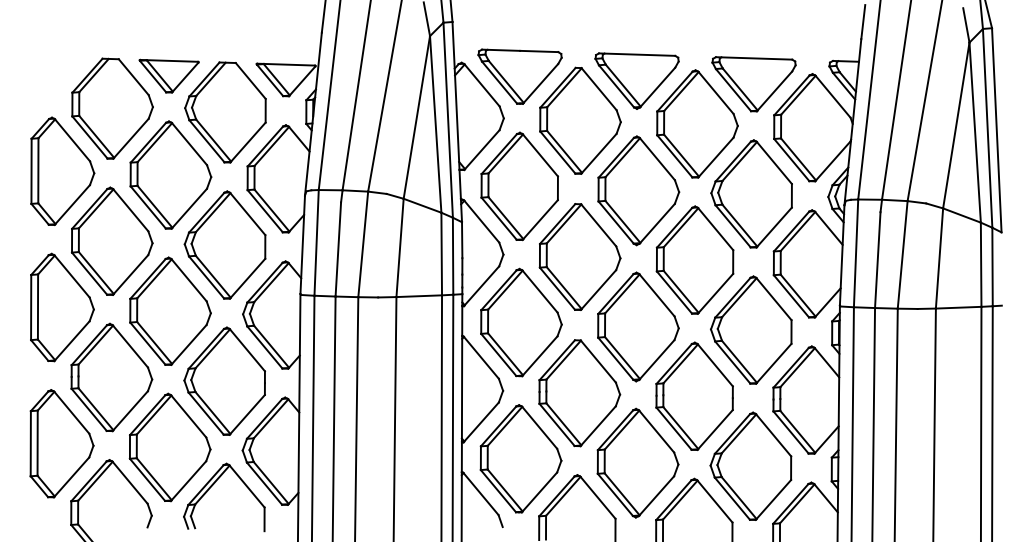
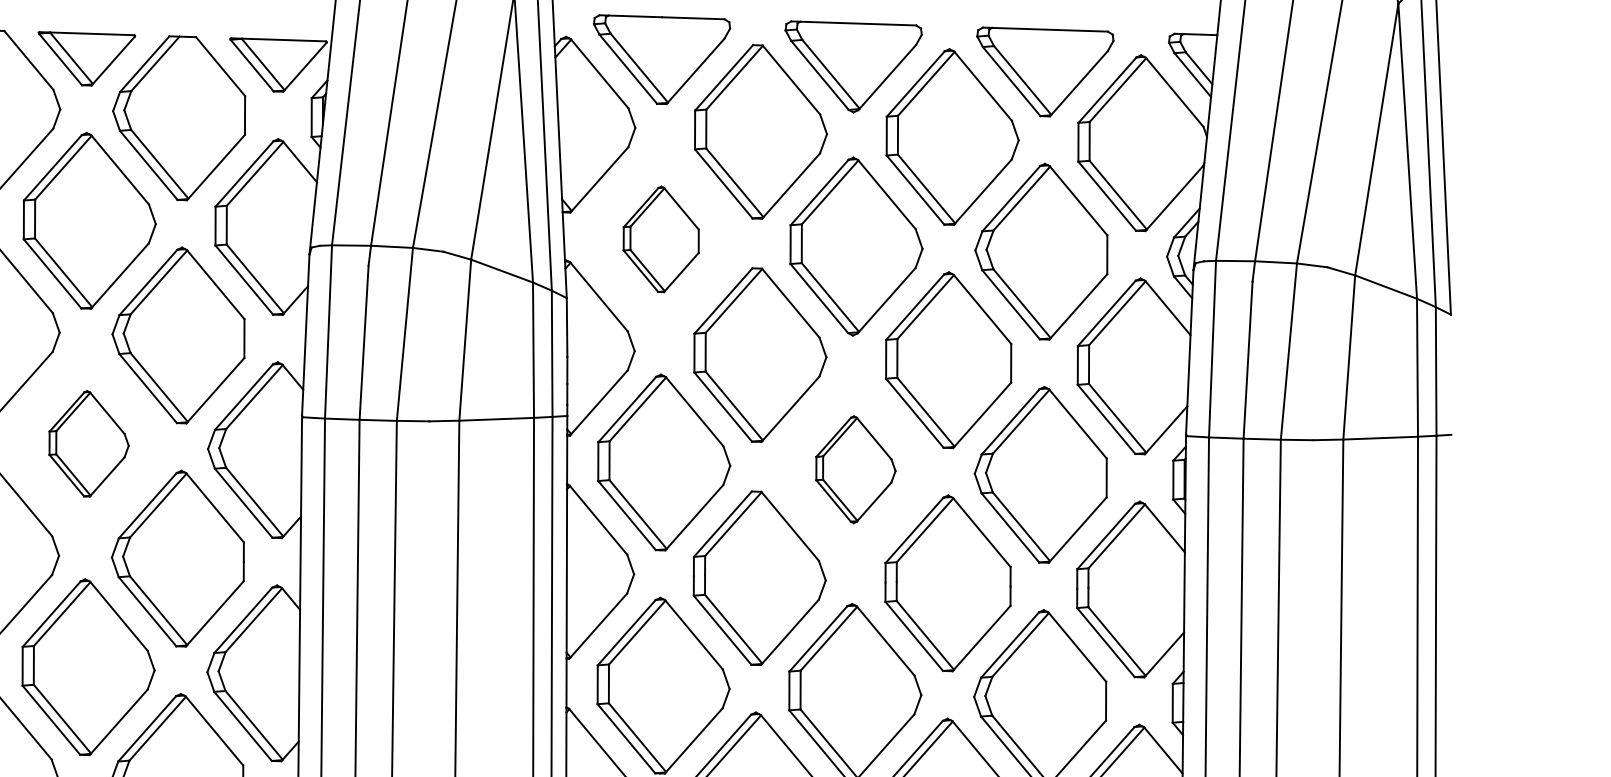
part: (519, 186) -> (660, 239), size x0.6
part: (170, 310) -> (89, 442), size x0.6
part: (638, 326) -> (855, 468), size x0.6

